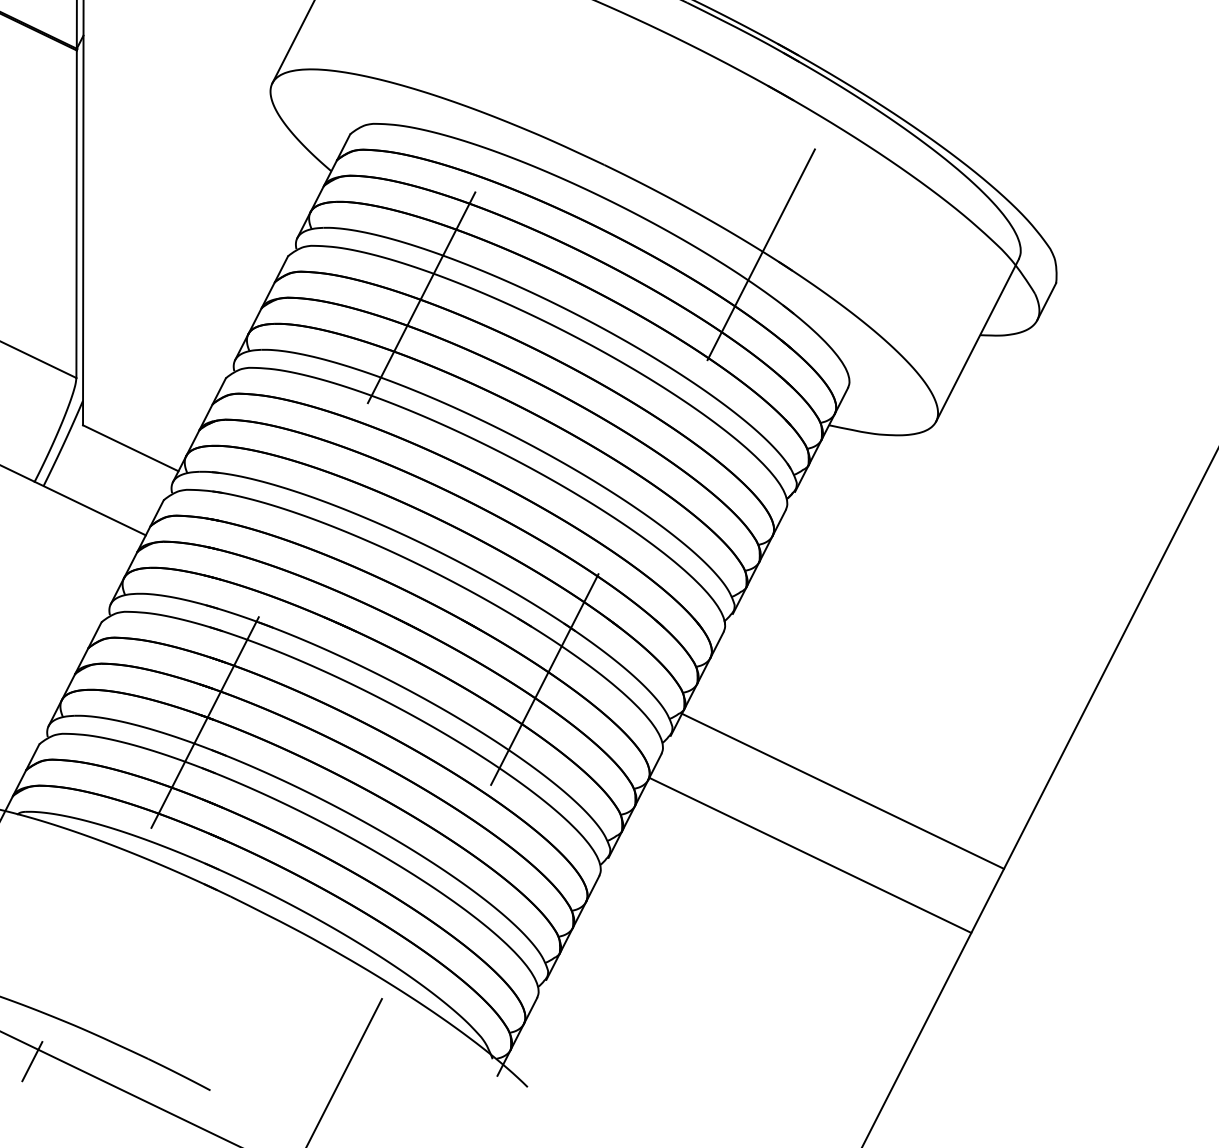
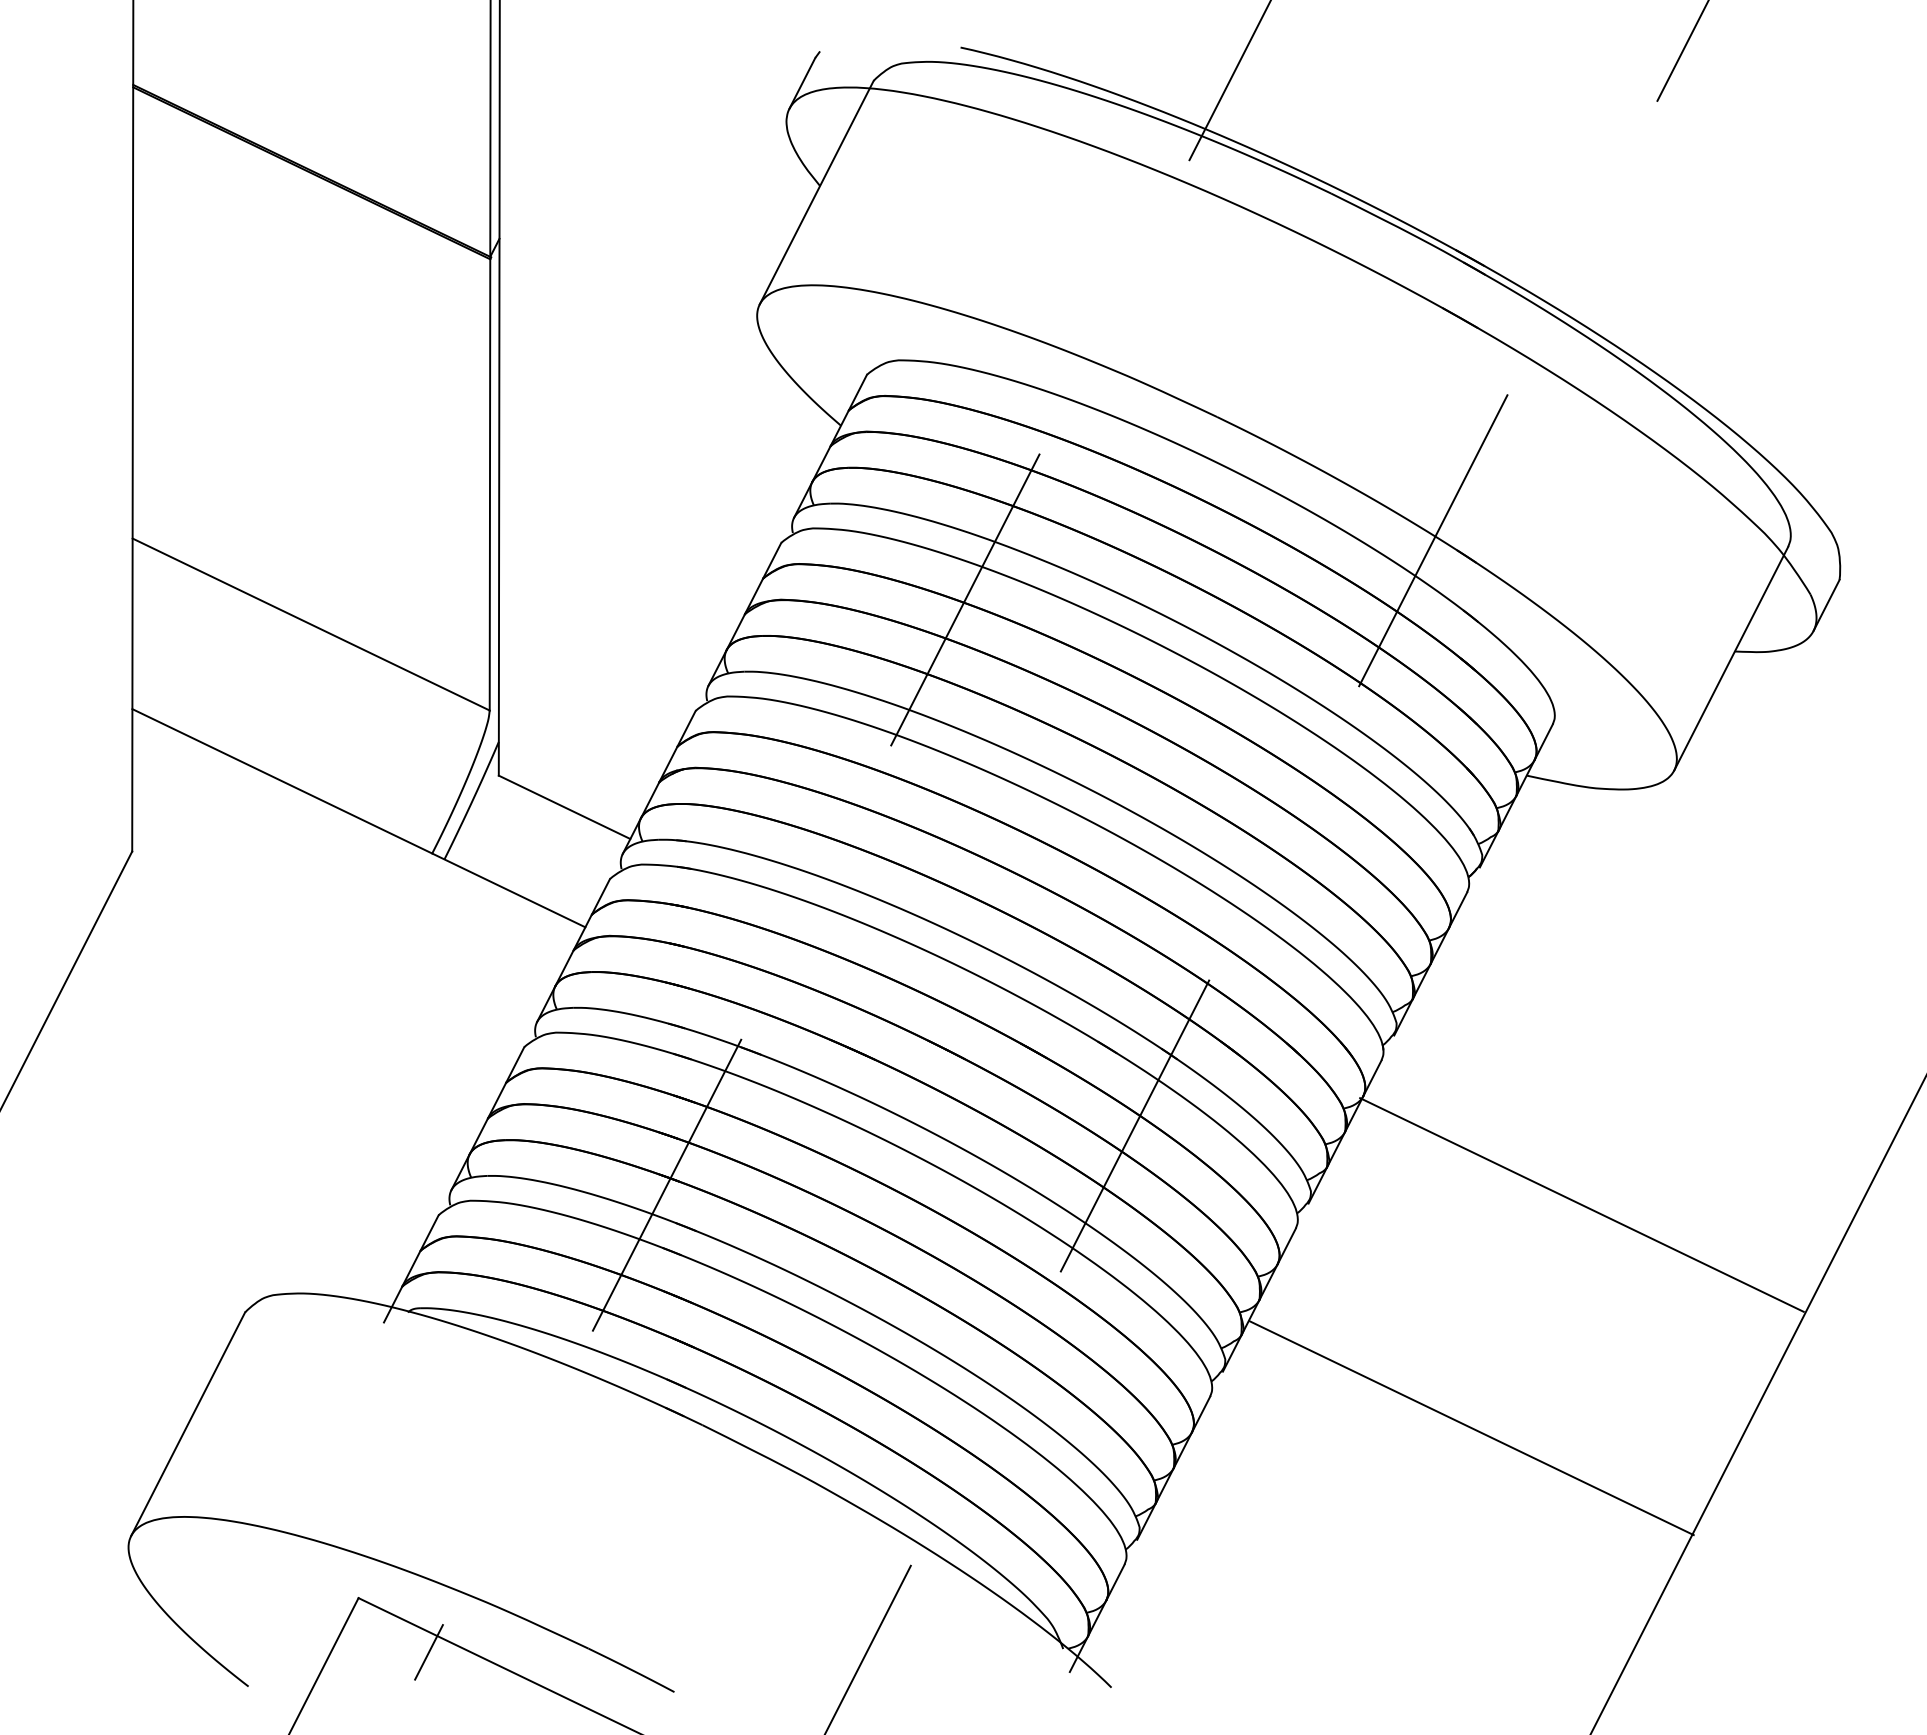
line: (842, 790) -> (1581, 1204), moved
line: (810, 855) -> (1471, 1428), moved

